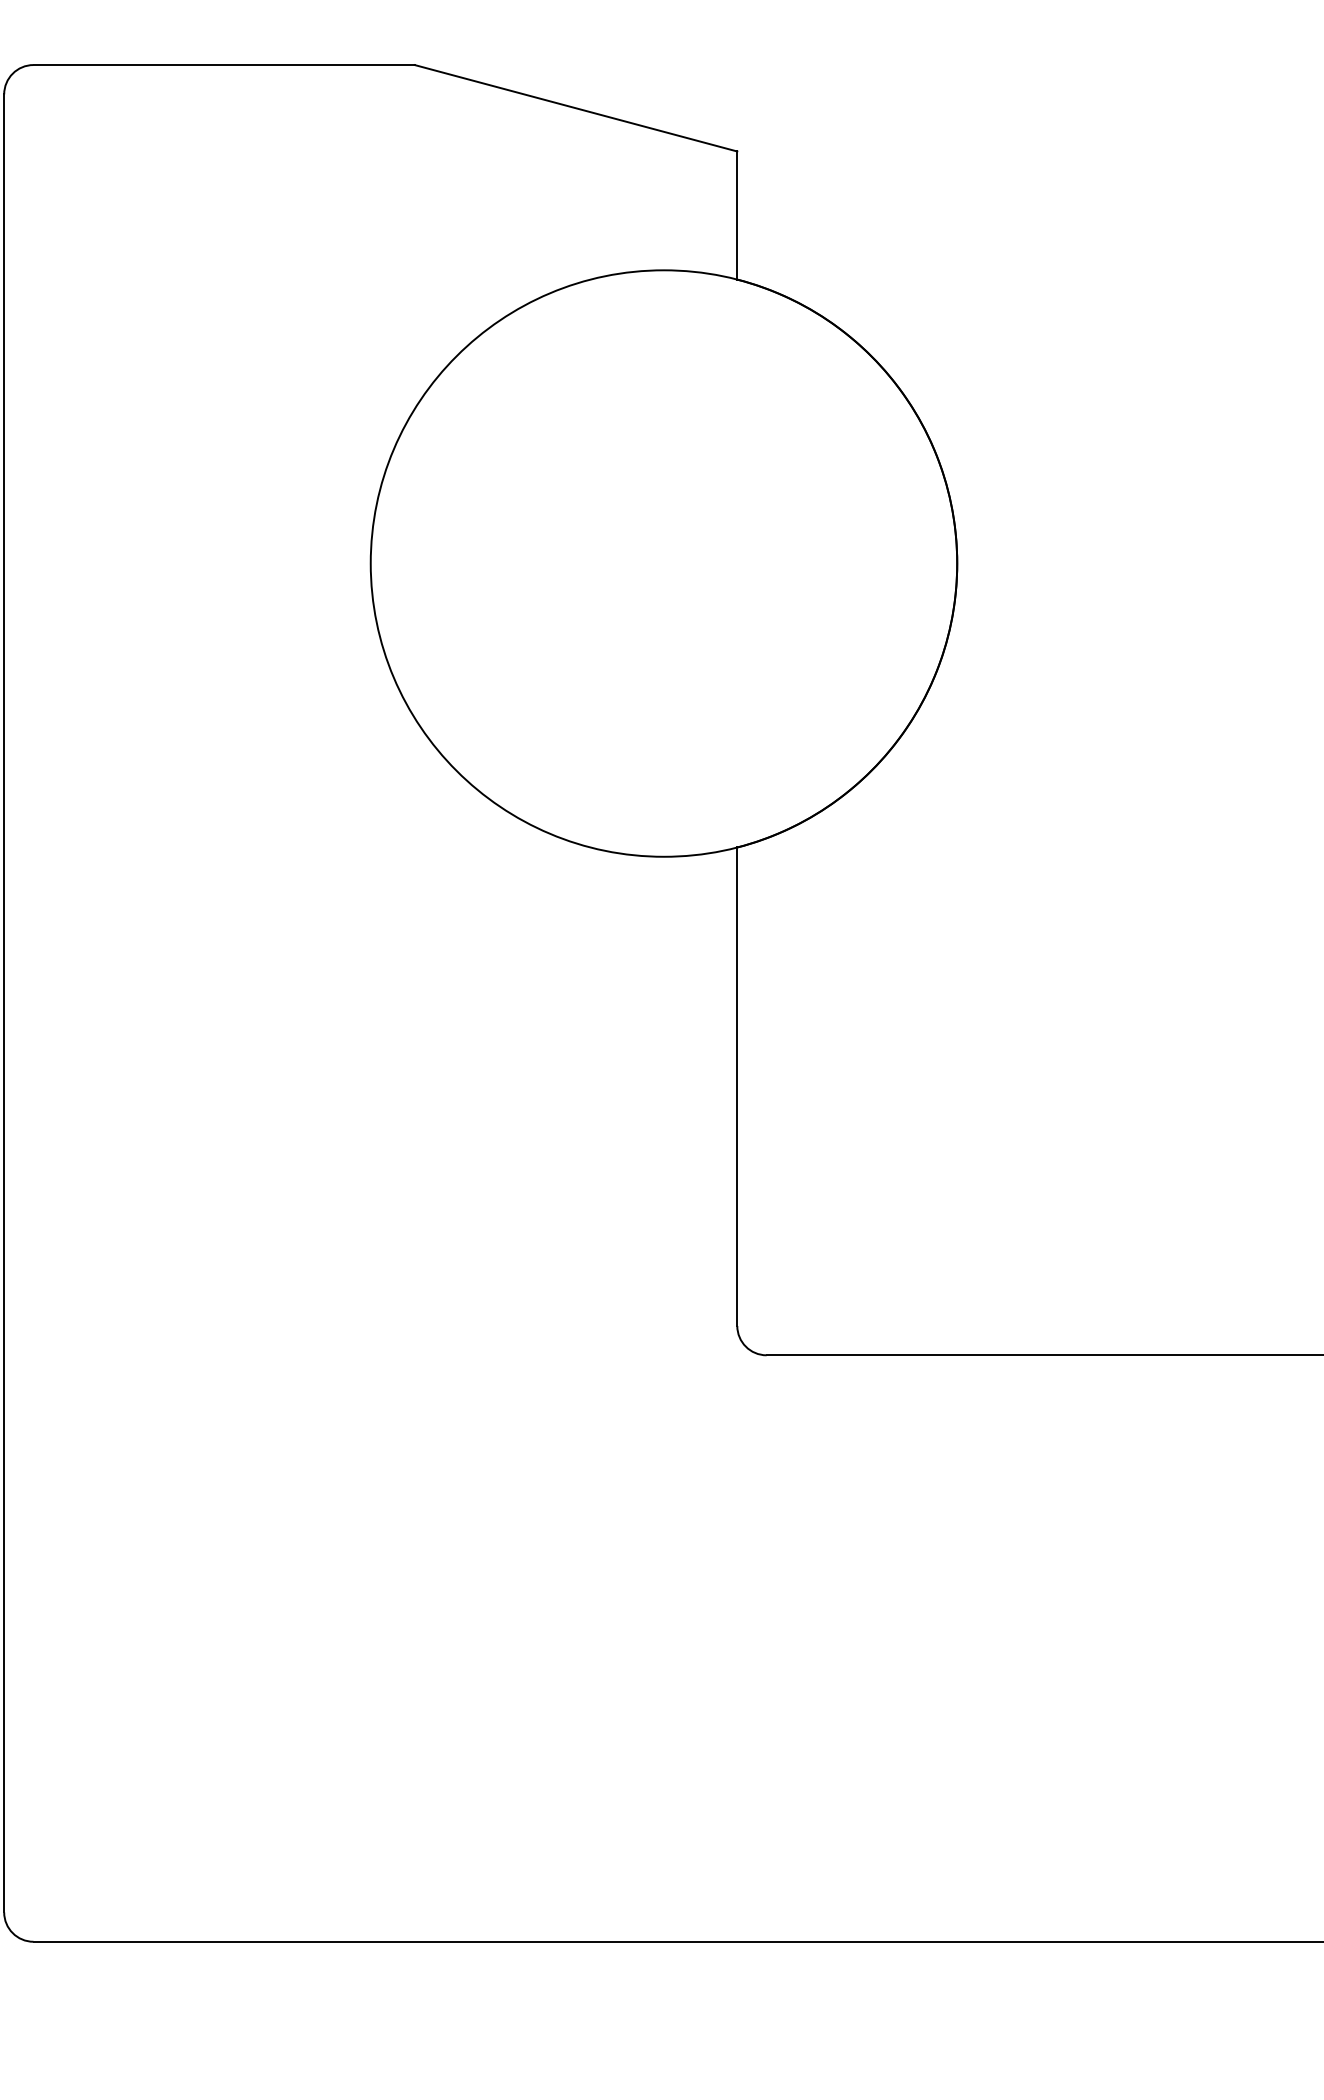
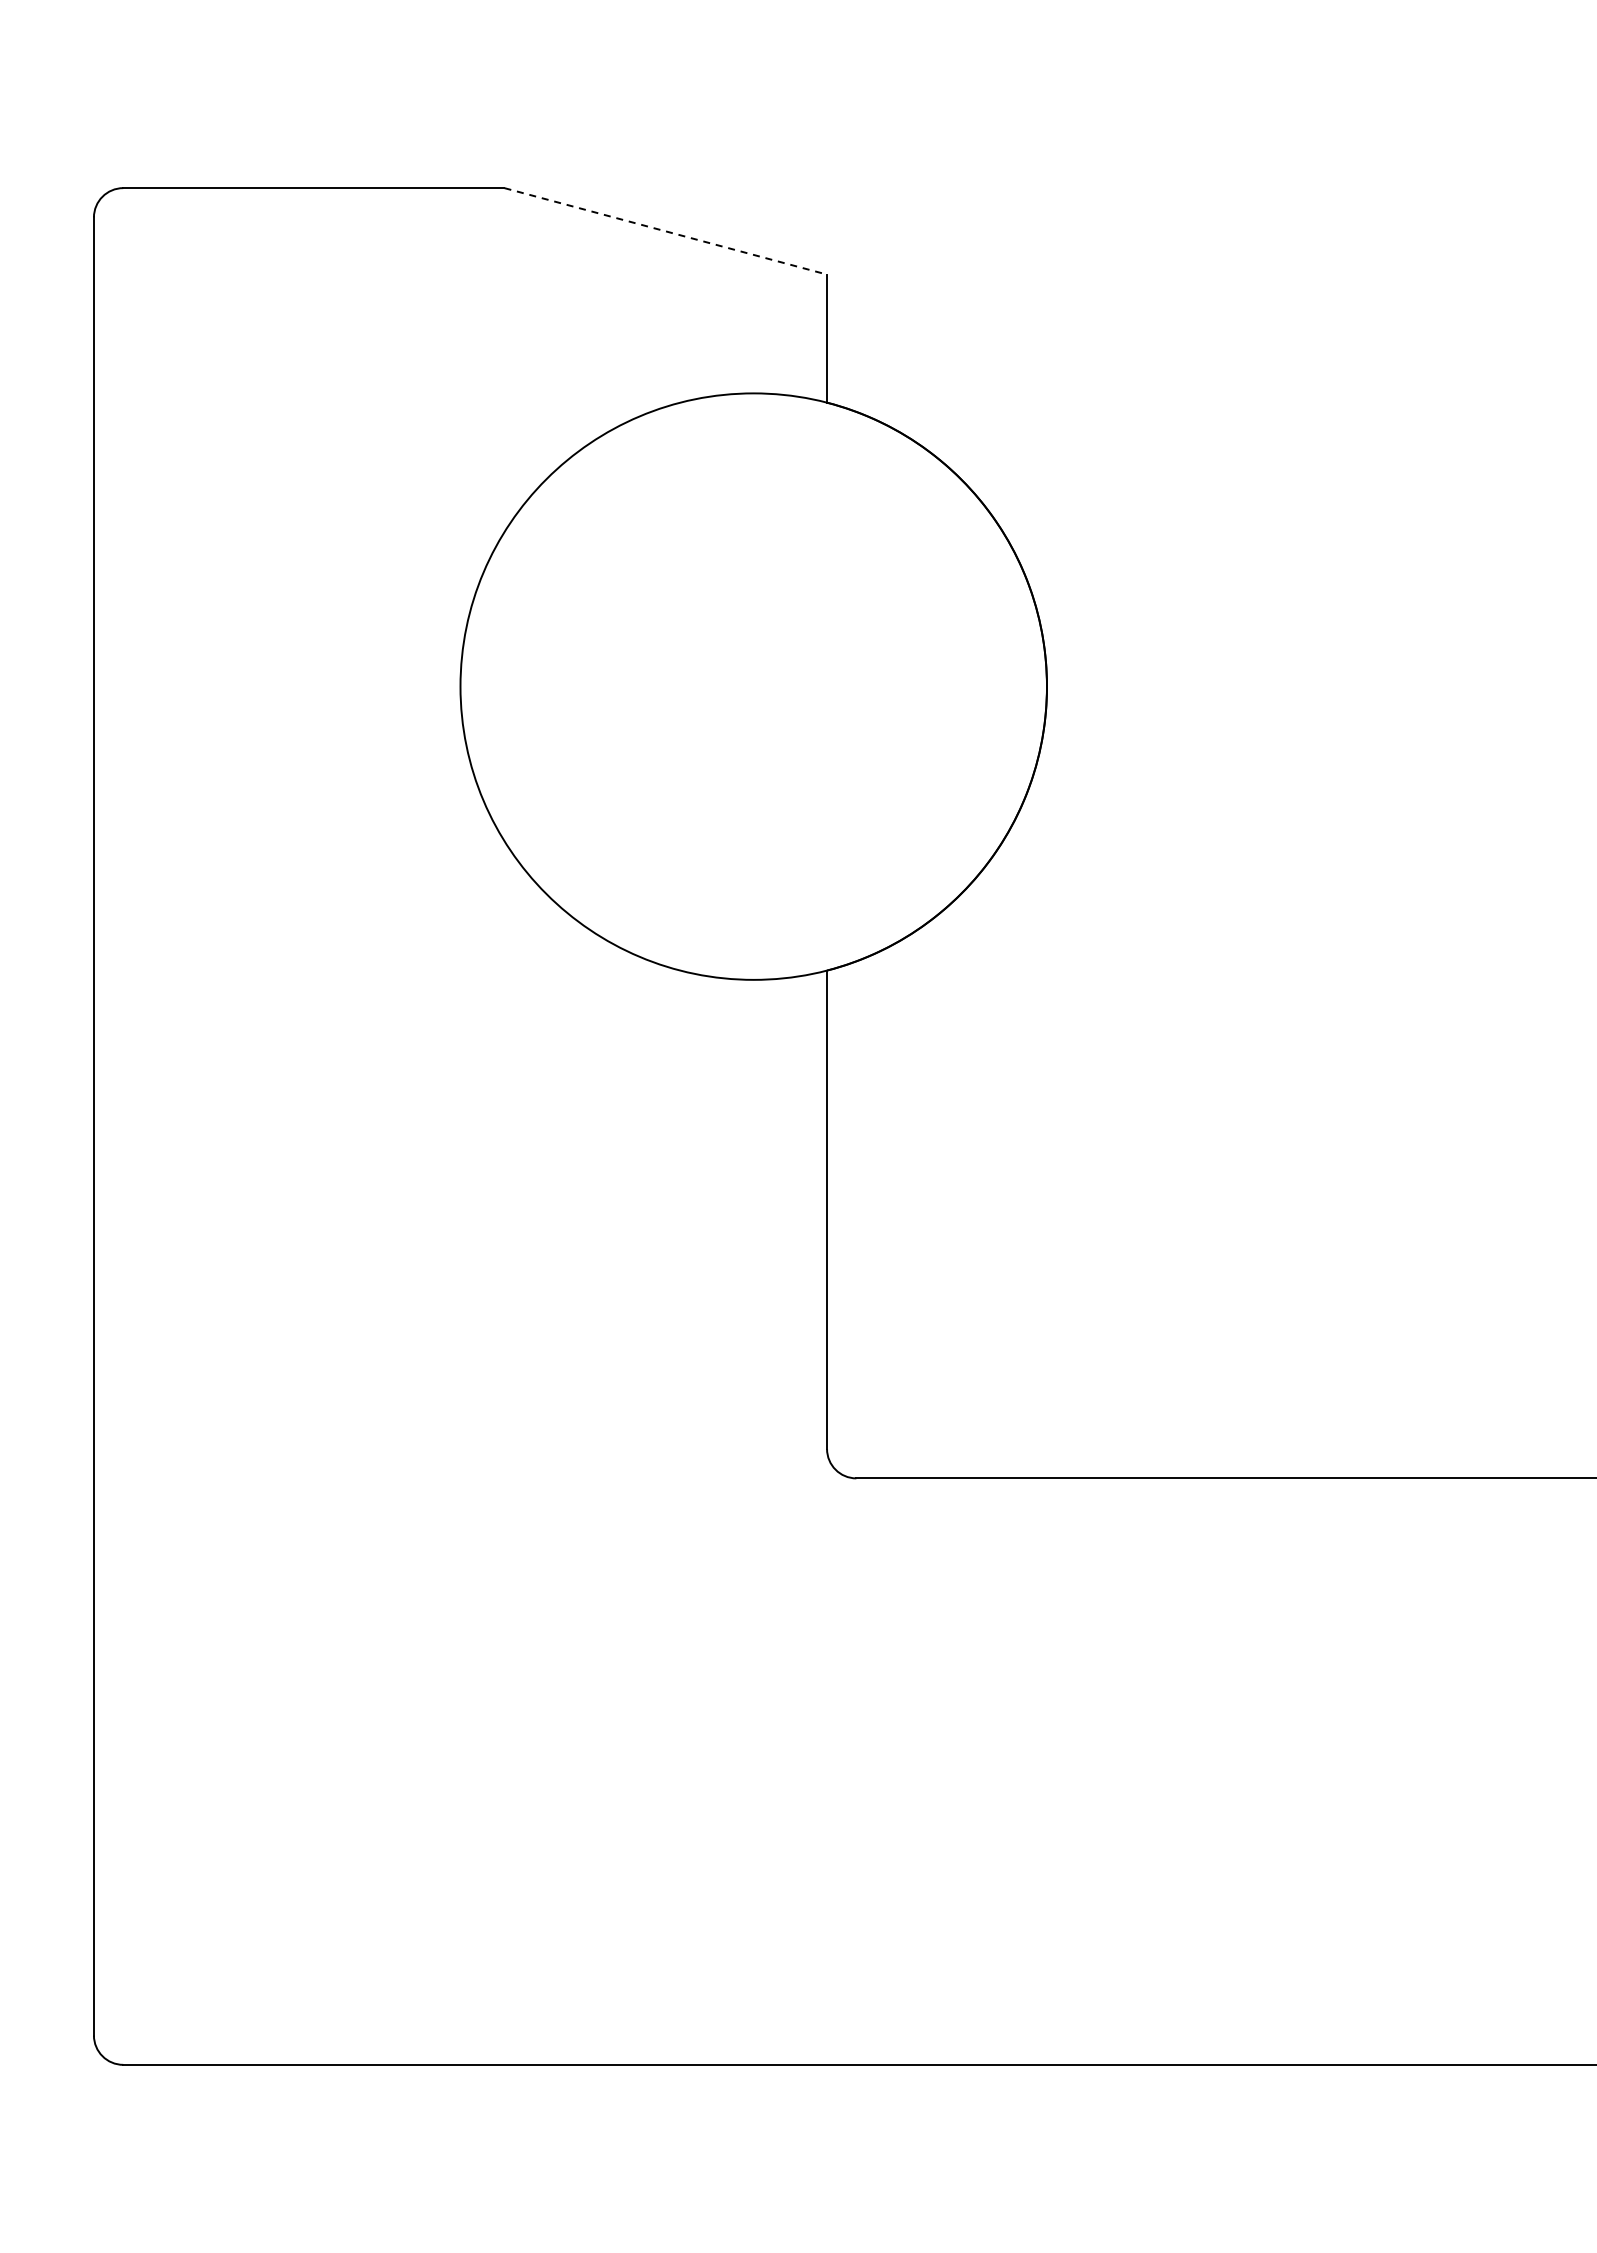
line: (575, 108) -> (665, 231), solid -> dashed

